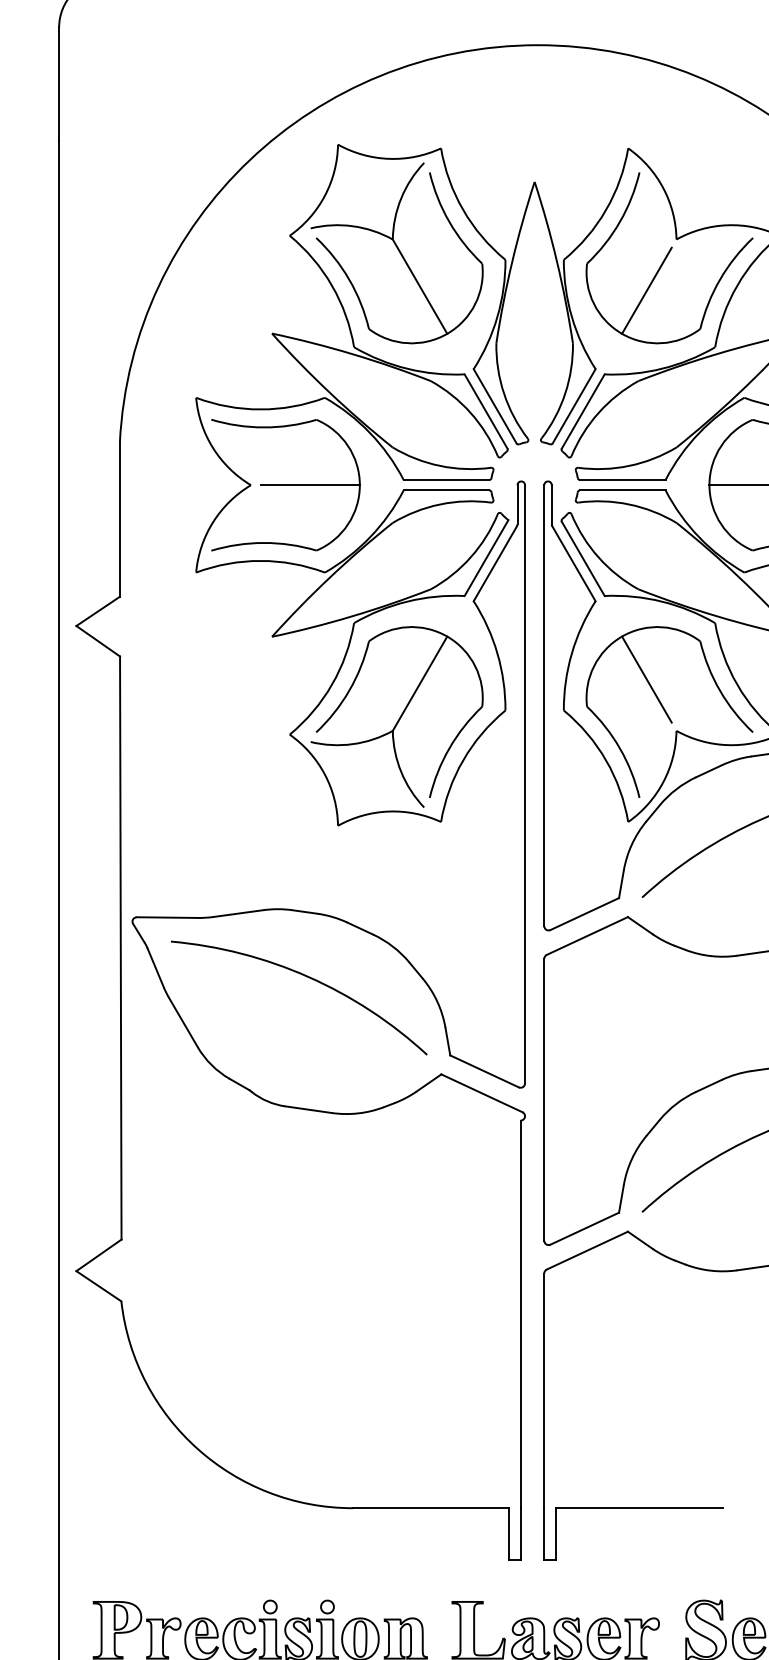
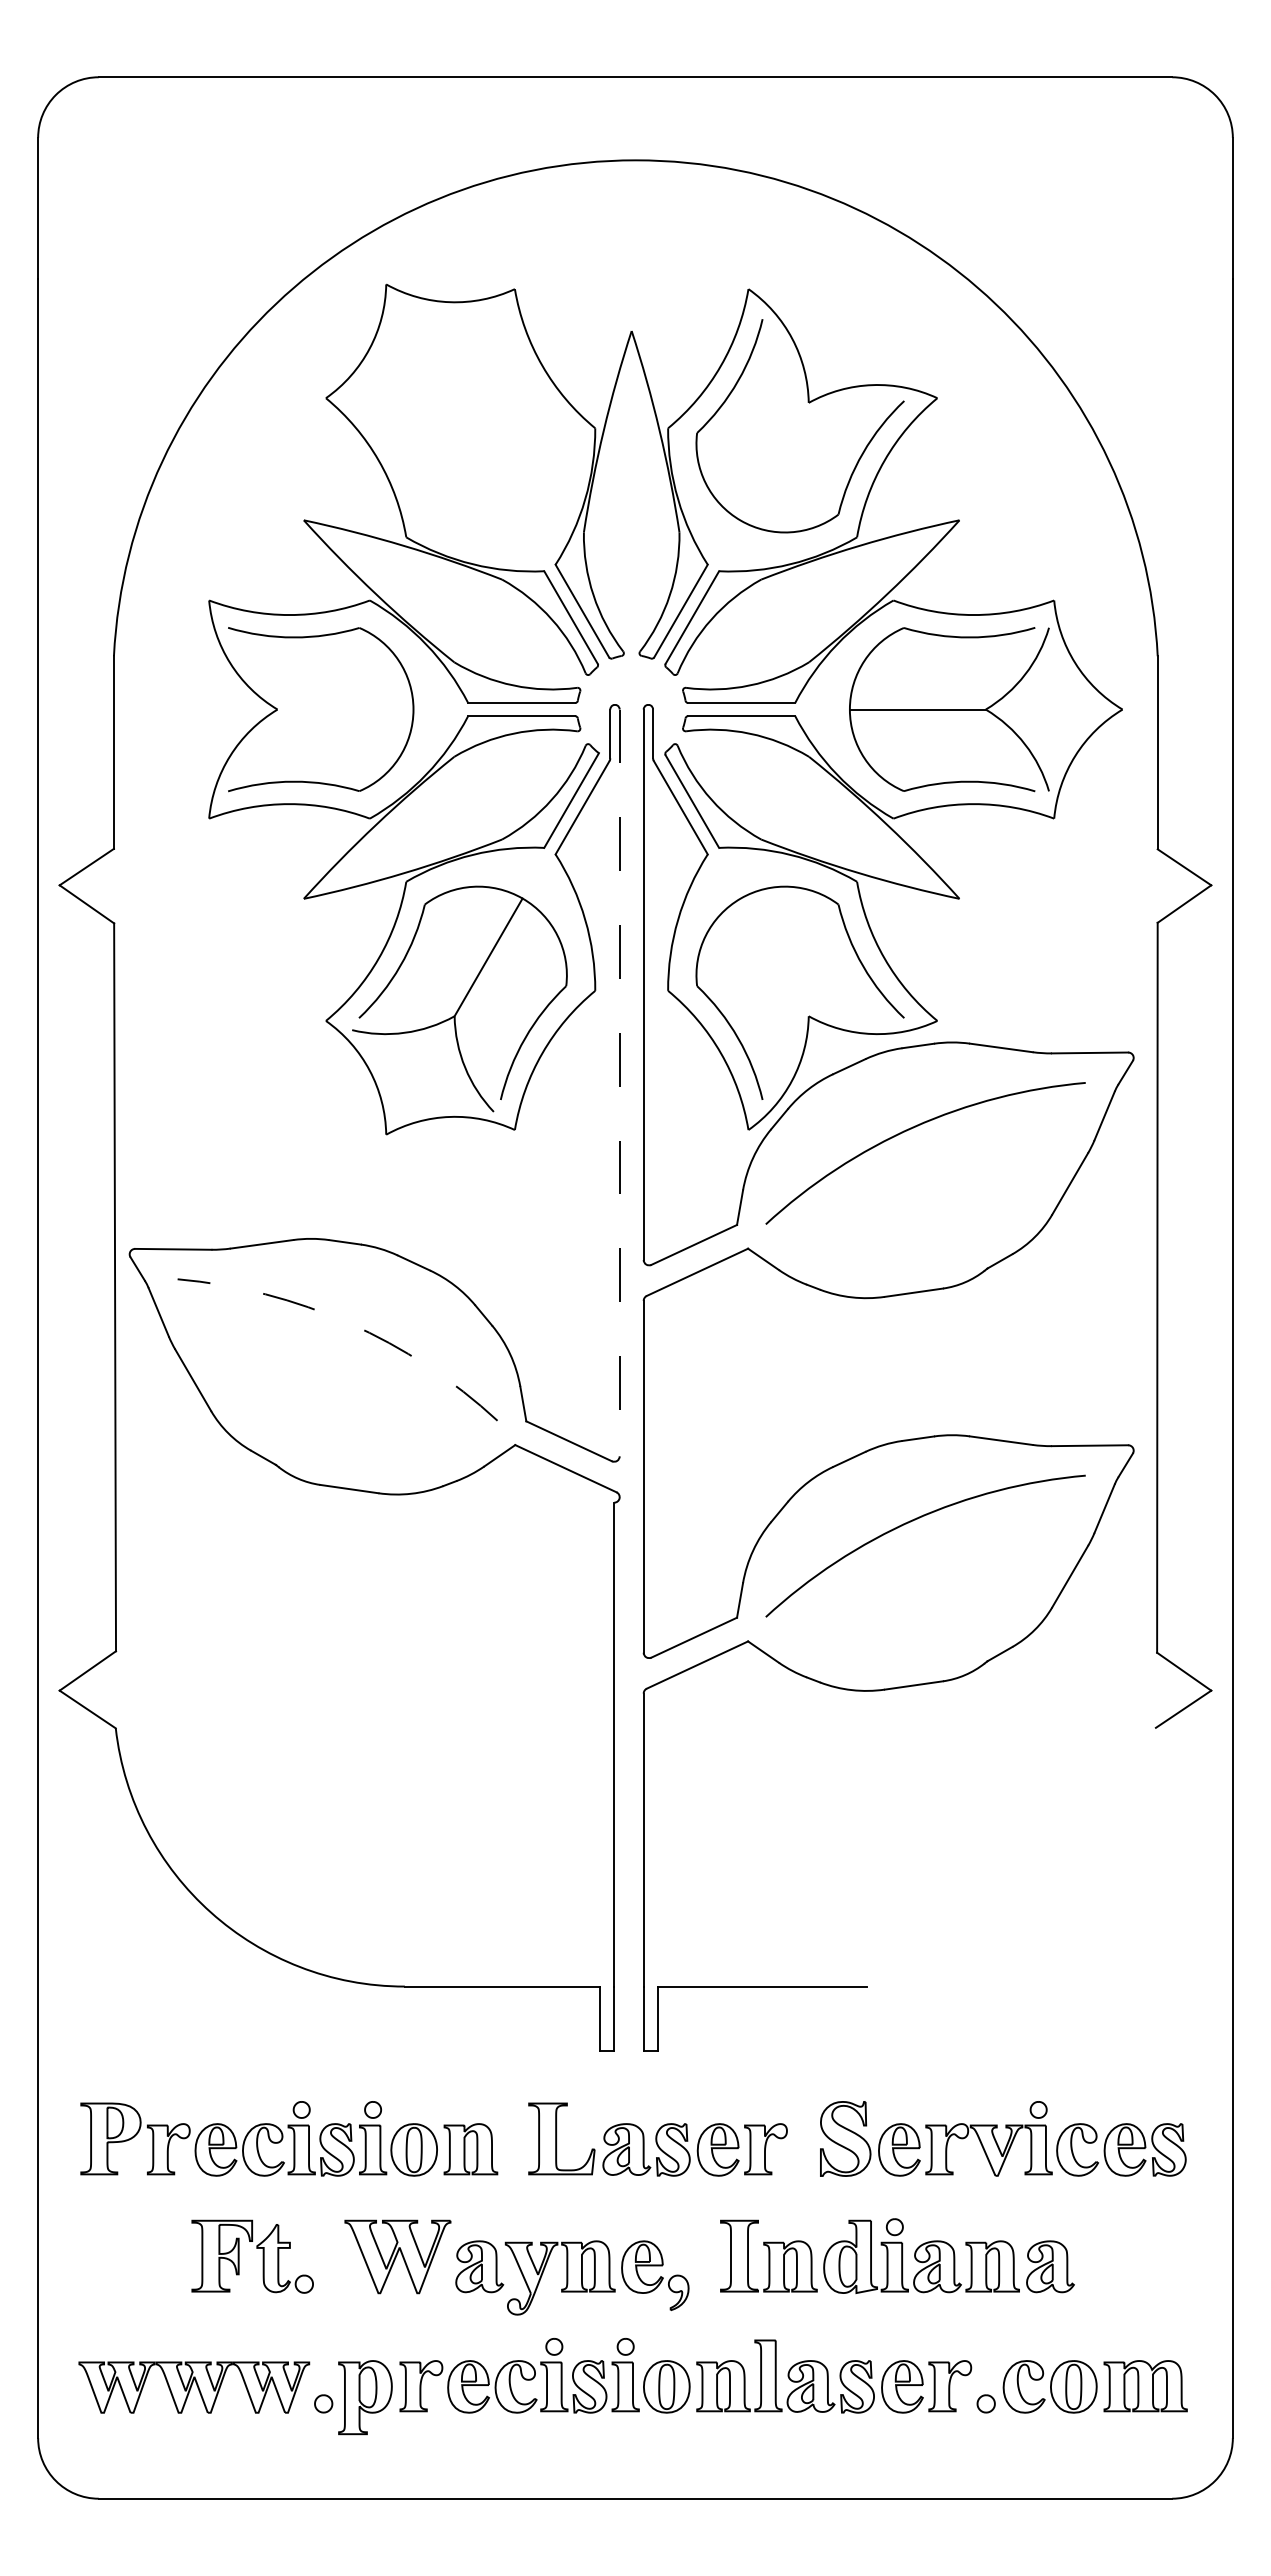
part: (396, 252) -> (459, 419), removed
line: (646, 290) -> (771, 466), removed
line: (310, 485) -> (351, 709), removed
line: (646, 679) -> (771, 951), removed
line: (524, 784) -> (619, 1083), solid -> dashed
arc: (308, 977) -> (349, 1323), solid -> dashed

